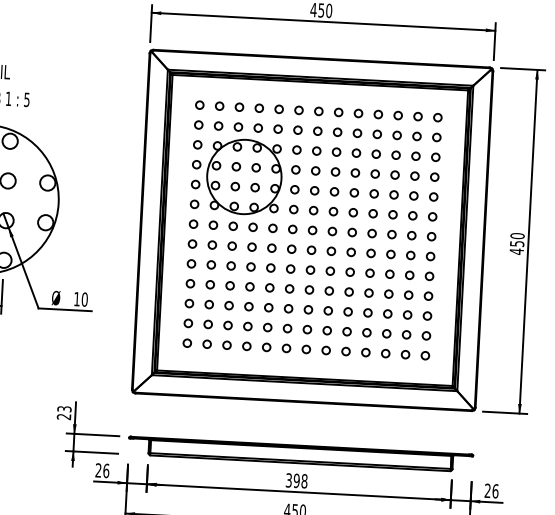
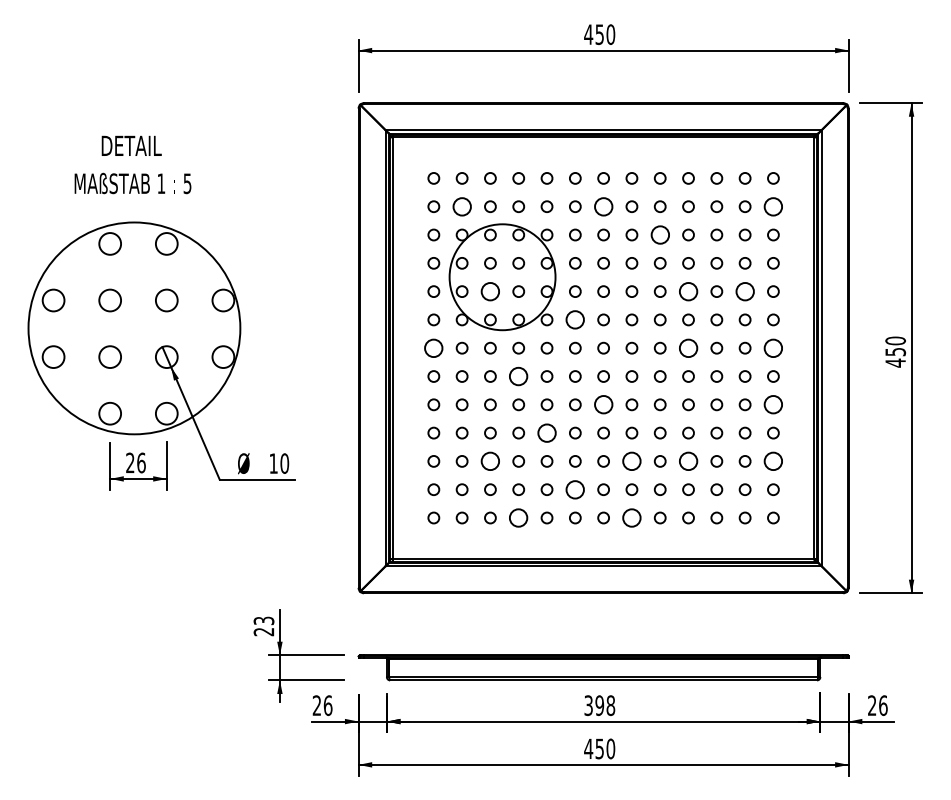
circle: (218, 125) -> (461, 206), size x1.6
circle: (317, 131) -> (603, 206), size x1.6
circle: (436, 137) -> (773, 206), size x1.6
circle: (355, 152) -> (659, 234), size x1.6
circle: (235, 186) -> (490, 291), size x1.6
circle: (374, 193) -> (688, 291), size x1.6
circle: (413, 195) -> (744, 291), size x1.6
circle: (293, 209) -> (575, 319), size x1.6
circle: (193, 223) -> (433, 347), size x1.6
circle: (372, 233) -> (688, 347), size x1.6
circle: (431, 236) -> (773, 347), size x1.6
circle: (251, 247) -> (518, 376), size x1.6
circle: (310, 269) -> (603, 404), size x1.6
circle: (429, 276) -> (773, 404), size x1.6
circle: (269, 287) -> (546, 432), size x1.6
circle: (229, 305) -> (490, 461), size x1.6
circle: (327, 310) -> (631, 461), size x1.6
circle: (367, 312) -> (688, 461), size x1.6
circle: (427, 316) -> (773, 461), size x1.6
circle: (287, 328) -> (575, 489), size x1.6
circle: (246, 346) -> (518, 517), size x1.6
circle: (325, 350) -> (631, 517), size x1.6

